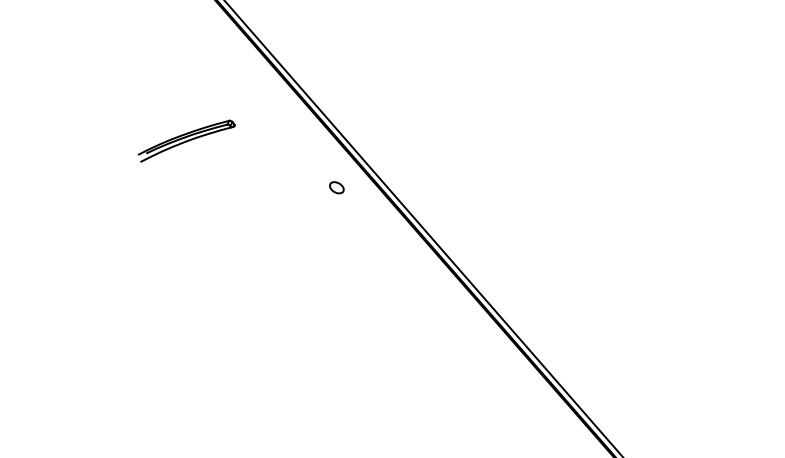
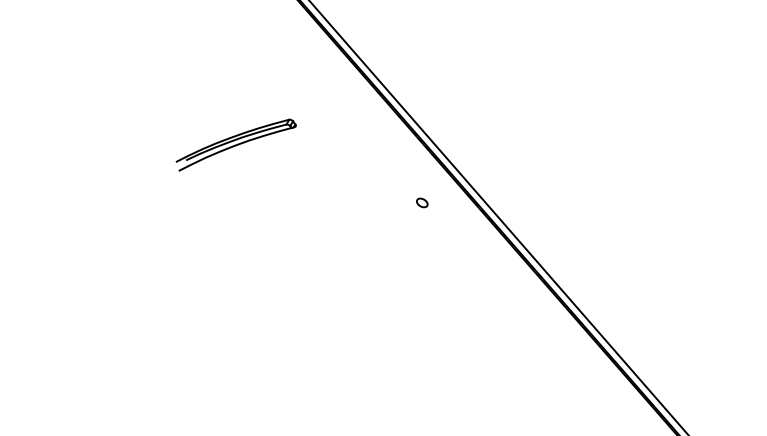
part: (336, 187) -> (422, 202), size x0.62

